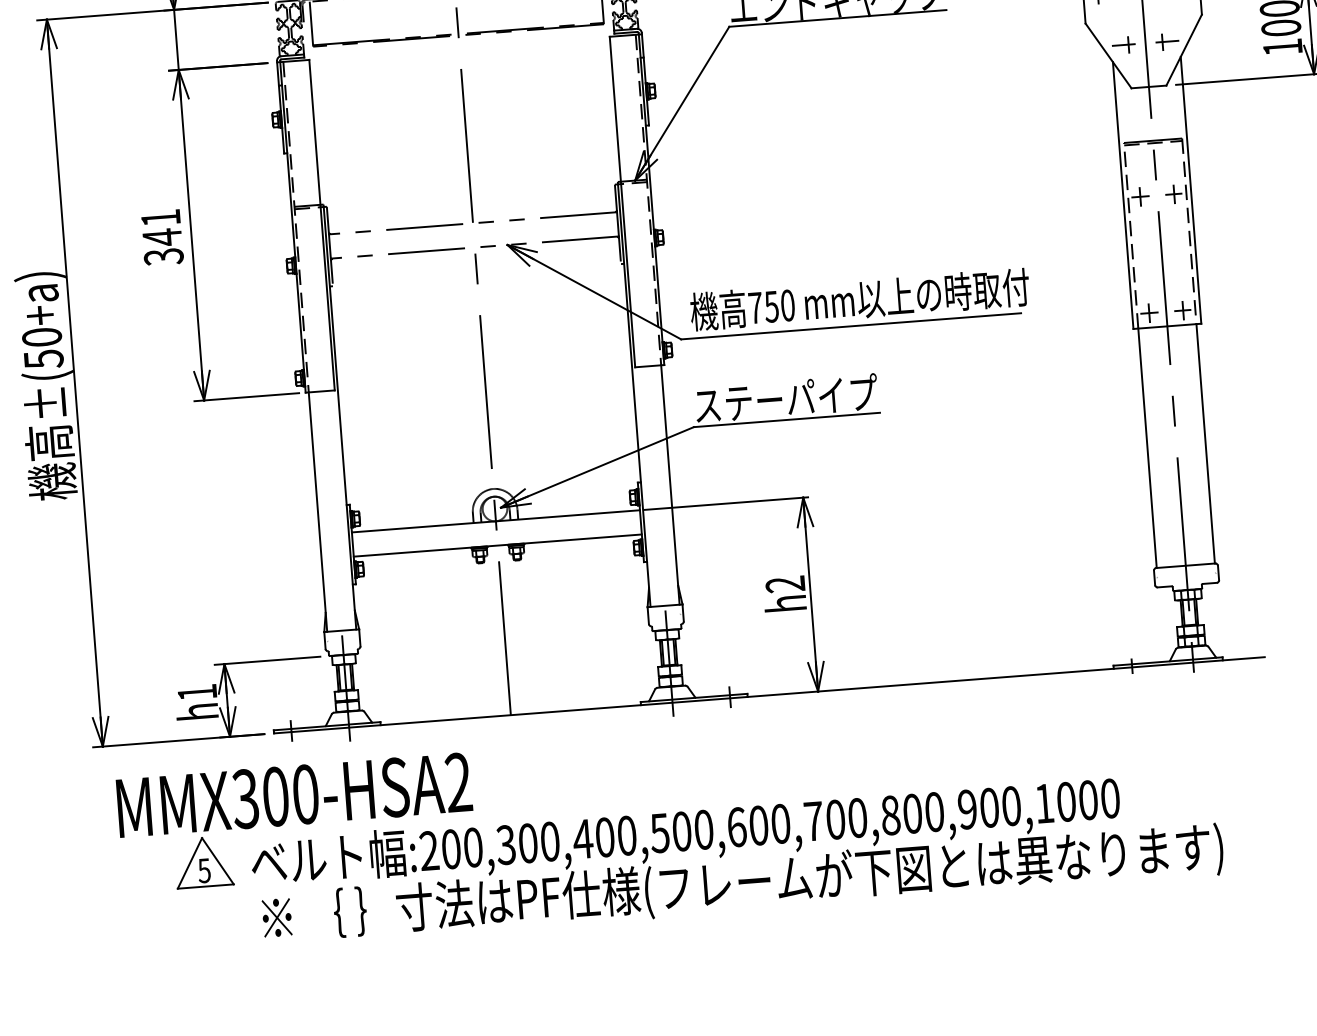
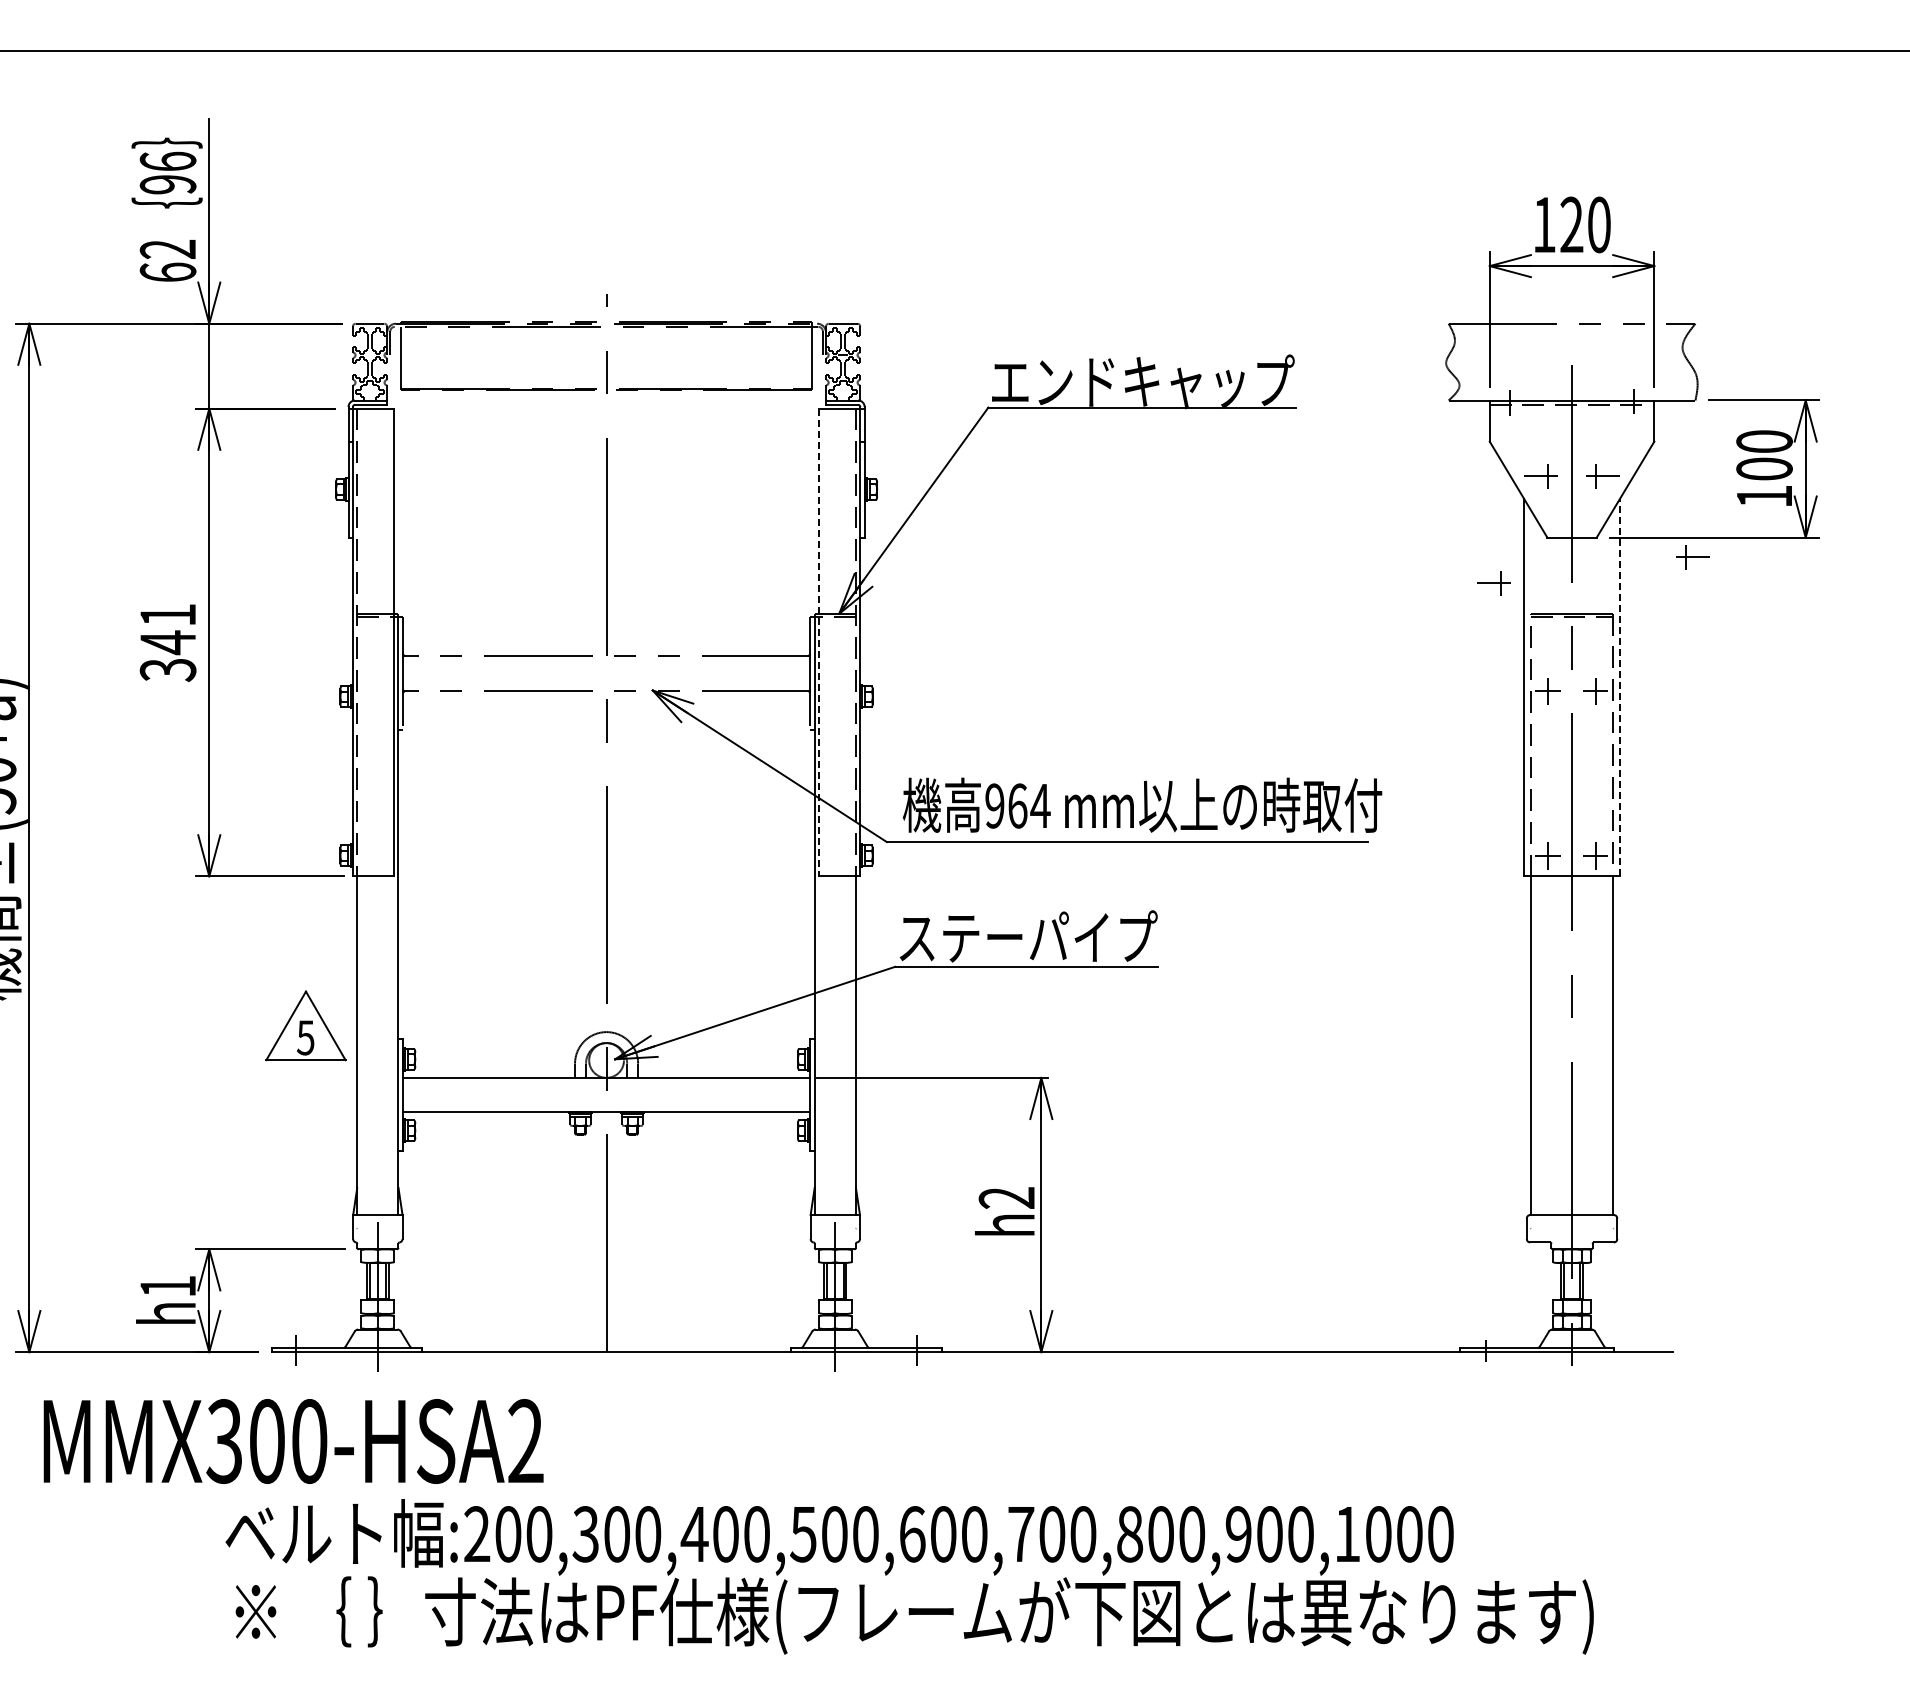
part: (1235, 94) -> (1692, 557), added
part: (1095, 123) -> (1493, 583), added
line: (1191, 190) -> (1620, 687), solid -> dashed
line: (622, 202) -> (819, 642), solid -> dashed
text: (771, 306) -> (1017, 805), 750 -> 964
part: (203, 862) -> (305, 1025), moved

